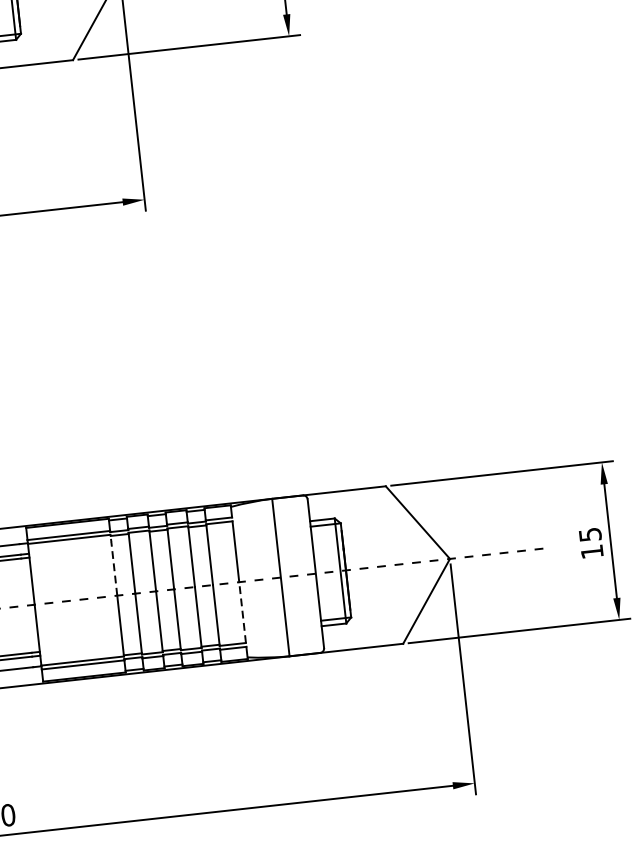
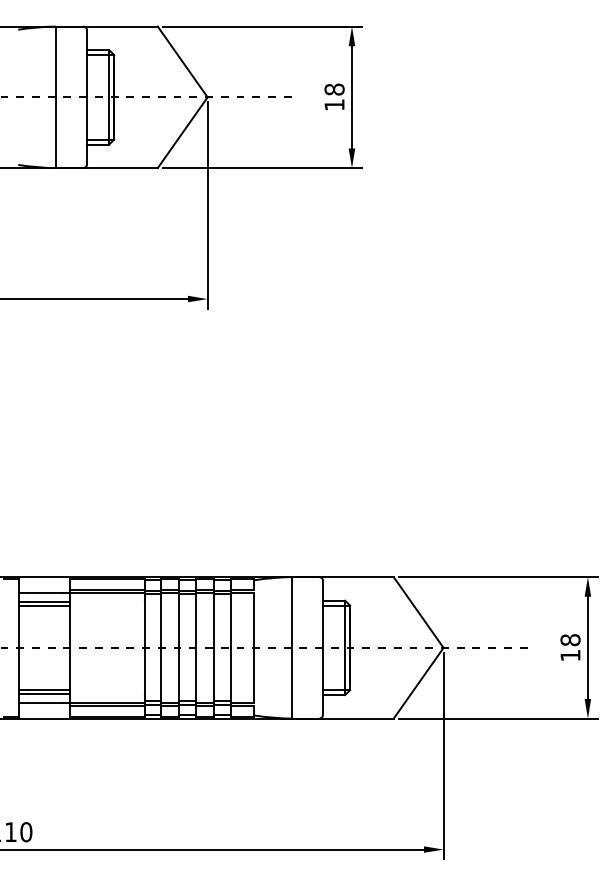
text: (590, 535) -> (570, 640), 15 -> 18
line: (113, 565) -> (144, 620), dashed -> solid
line: (242, 611) -> (254, 674), dashed -> solid

